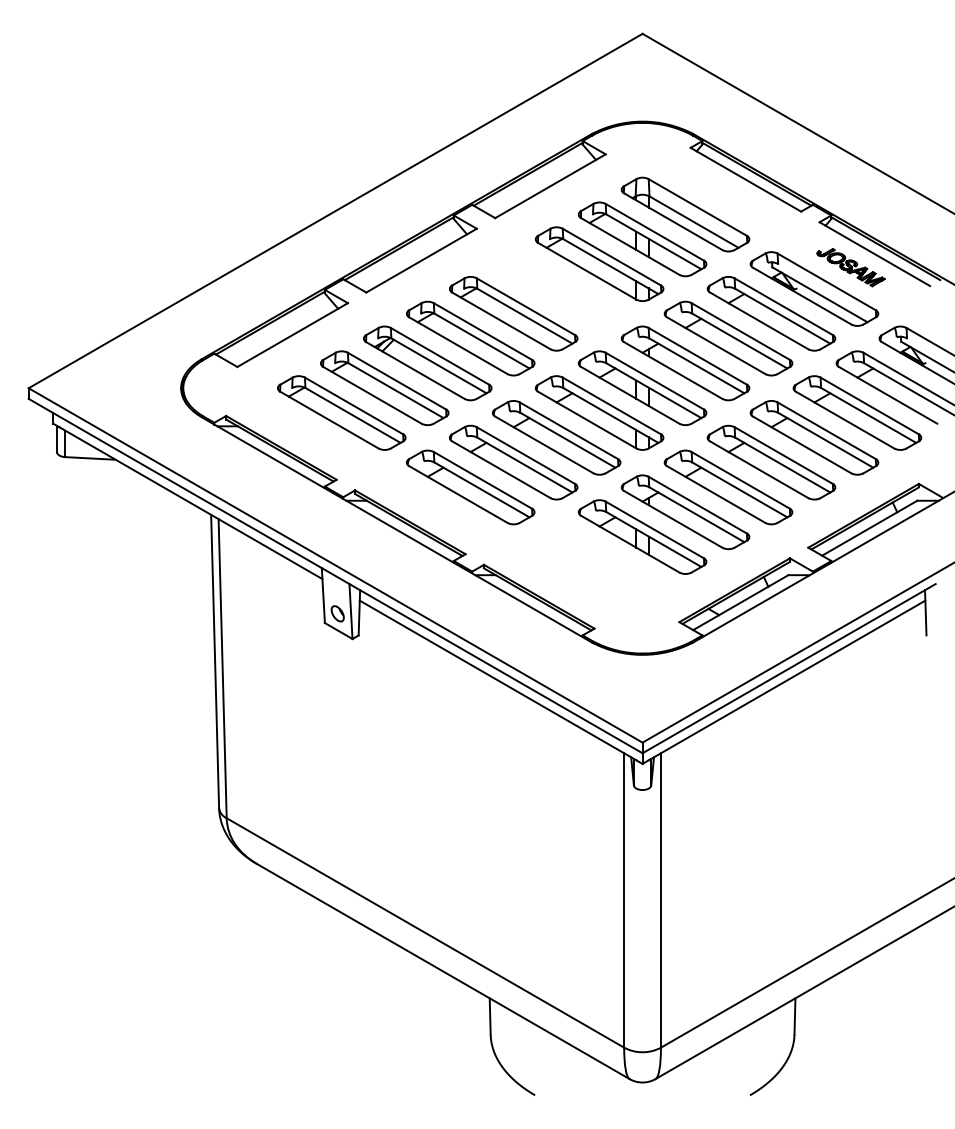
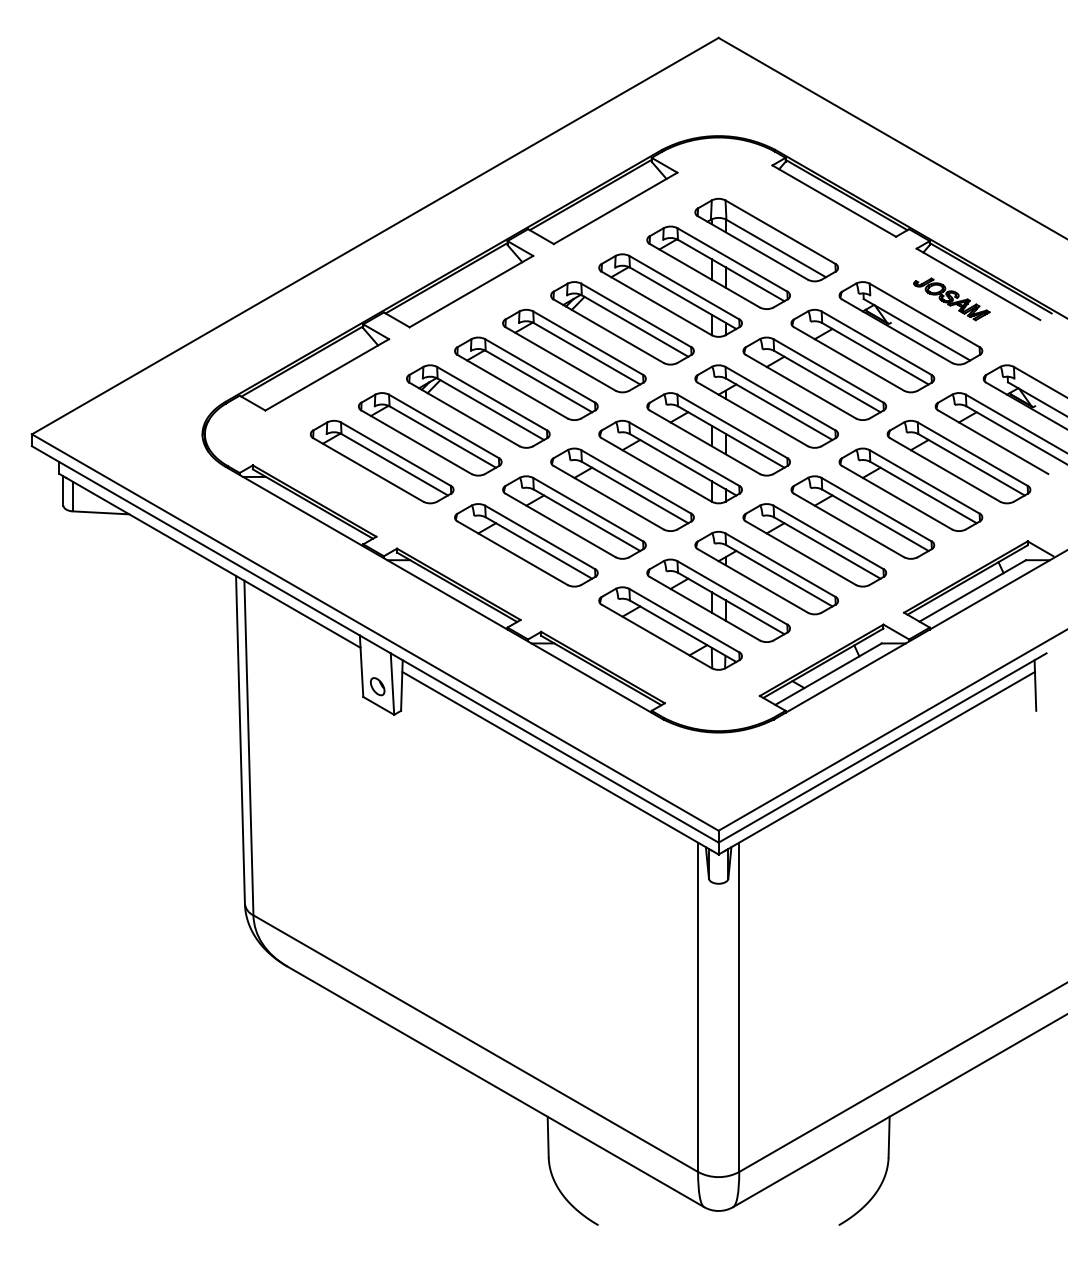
part: (556, 288) -> (622, 322), added
part: (599, 561) -> (670, 628), added

